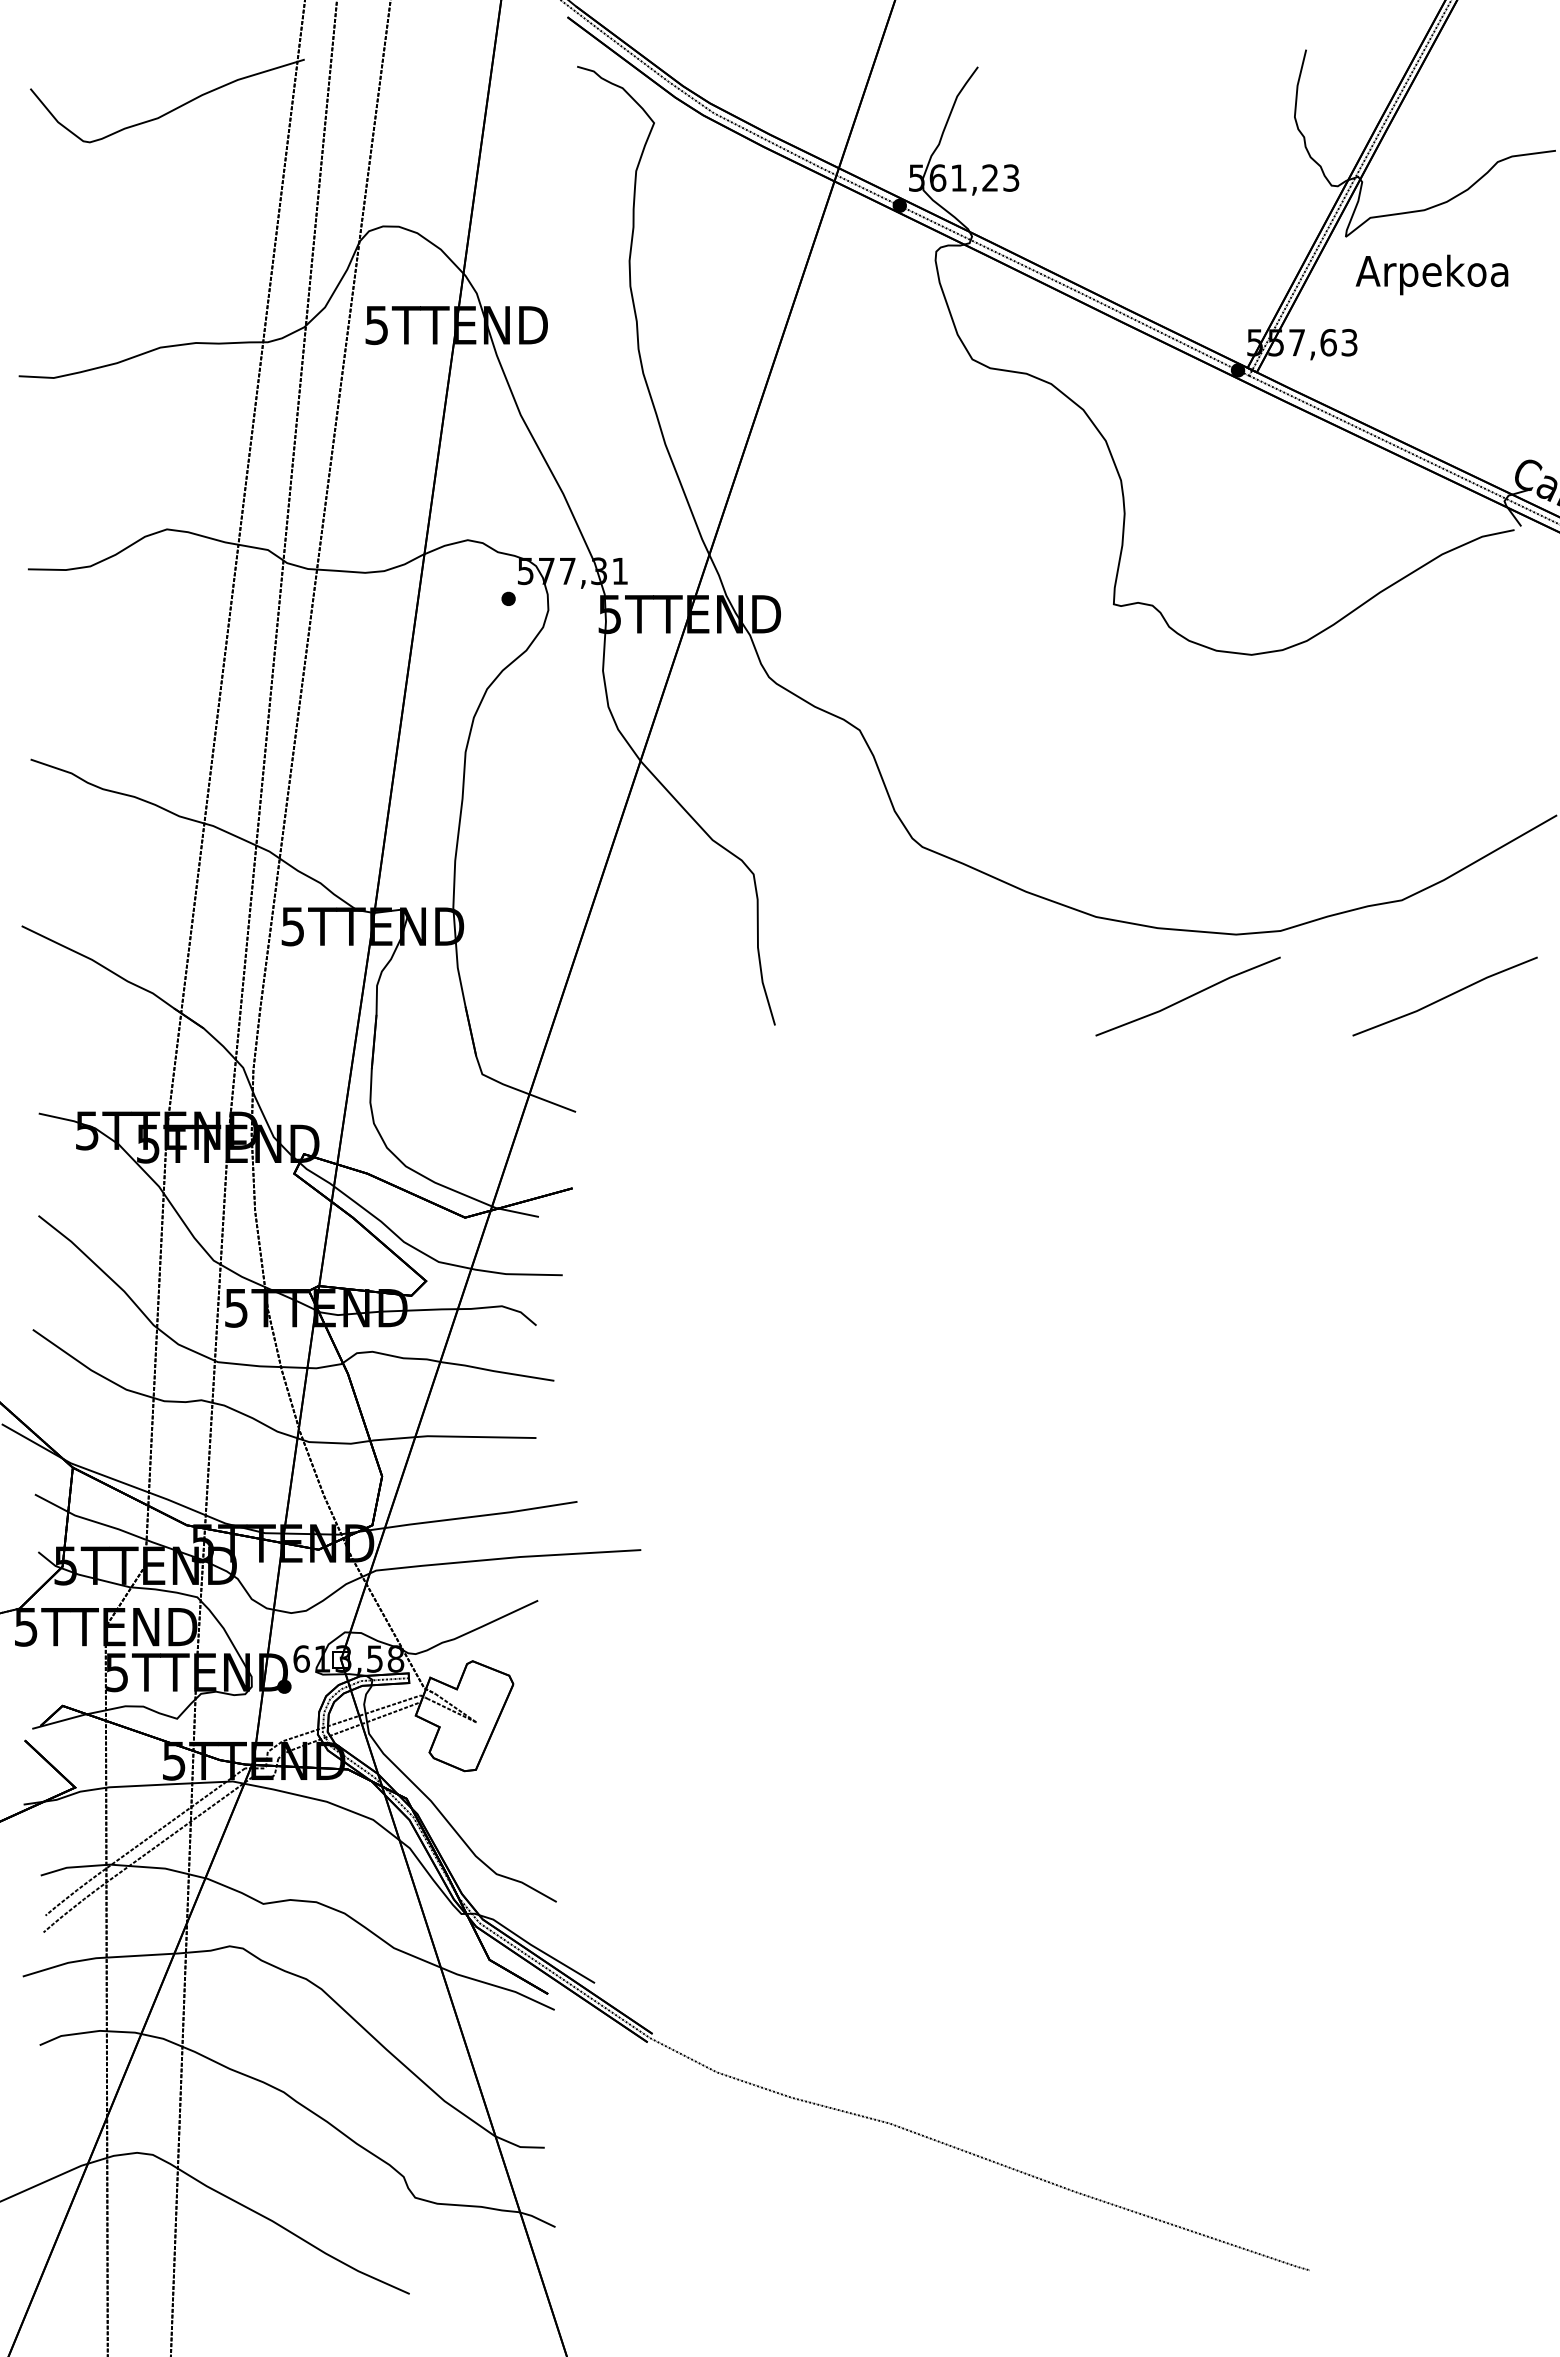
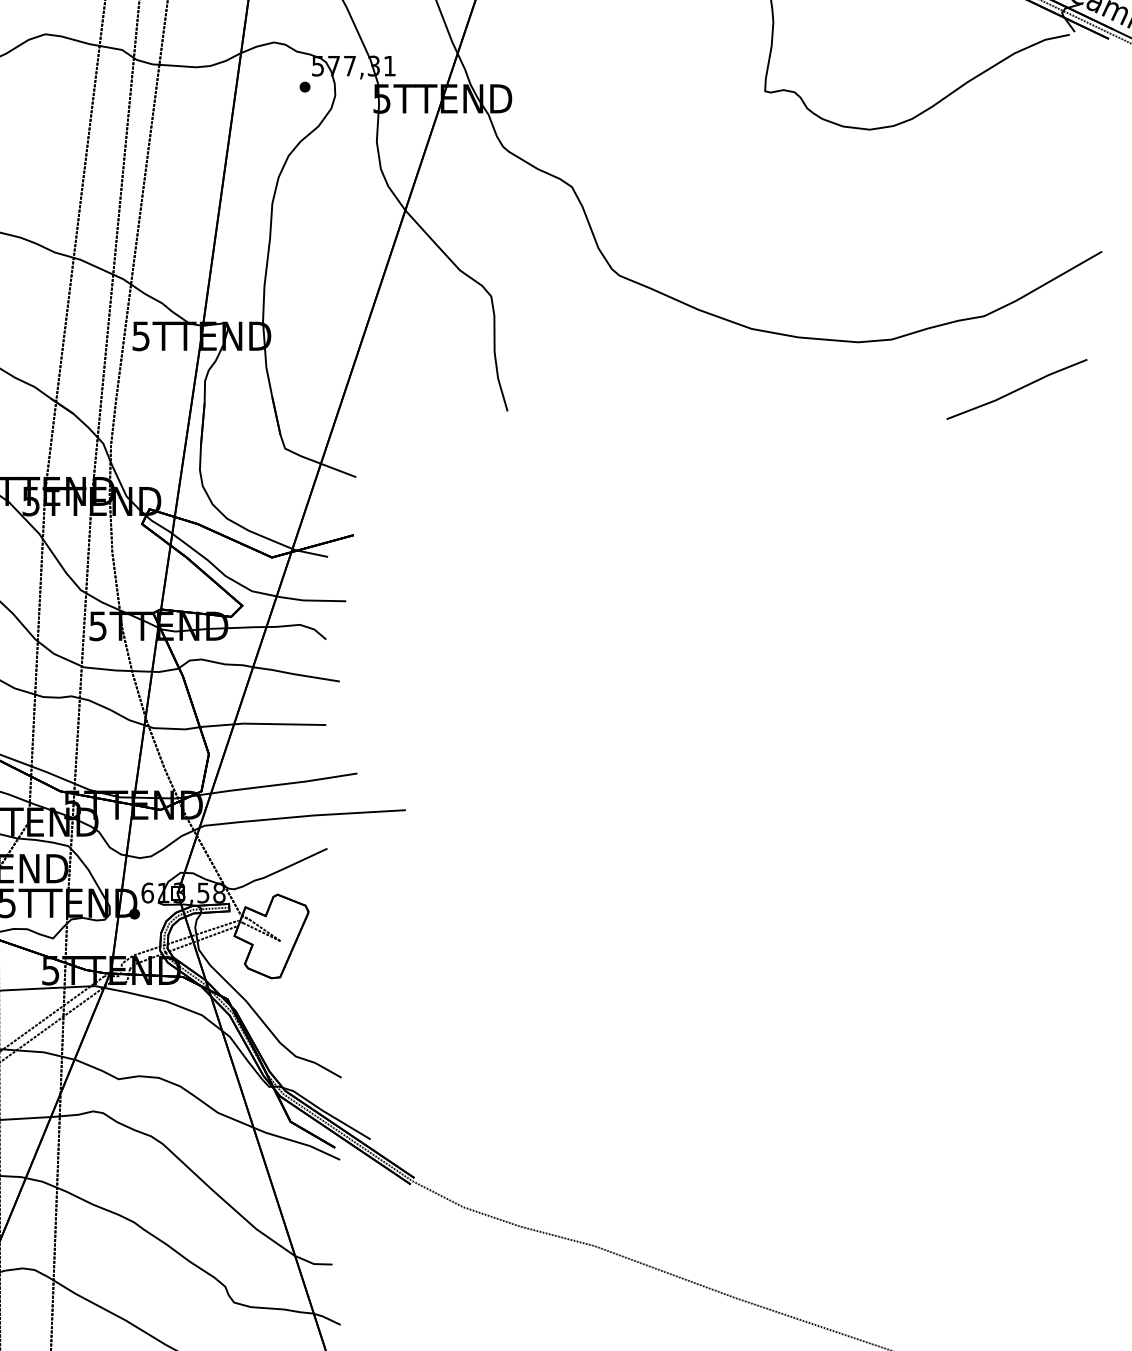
line: (1187, 996) -> (821, 389), removed

